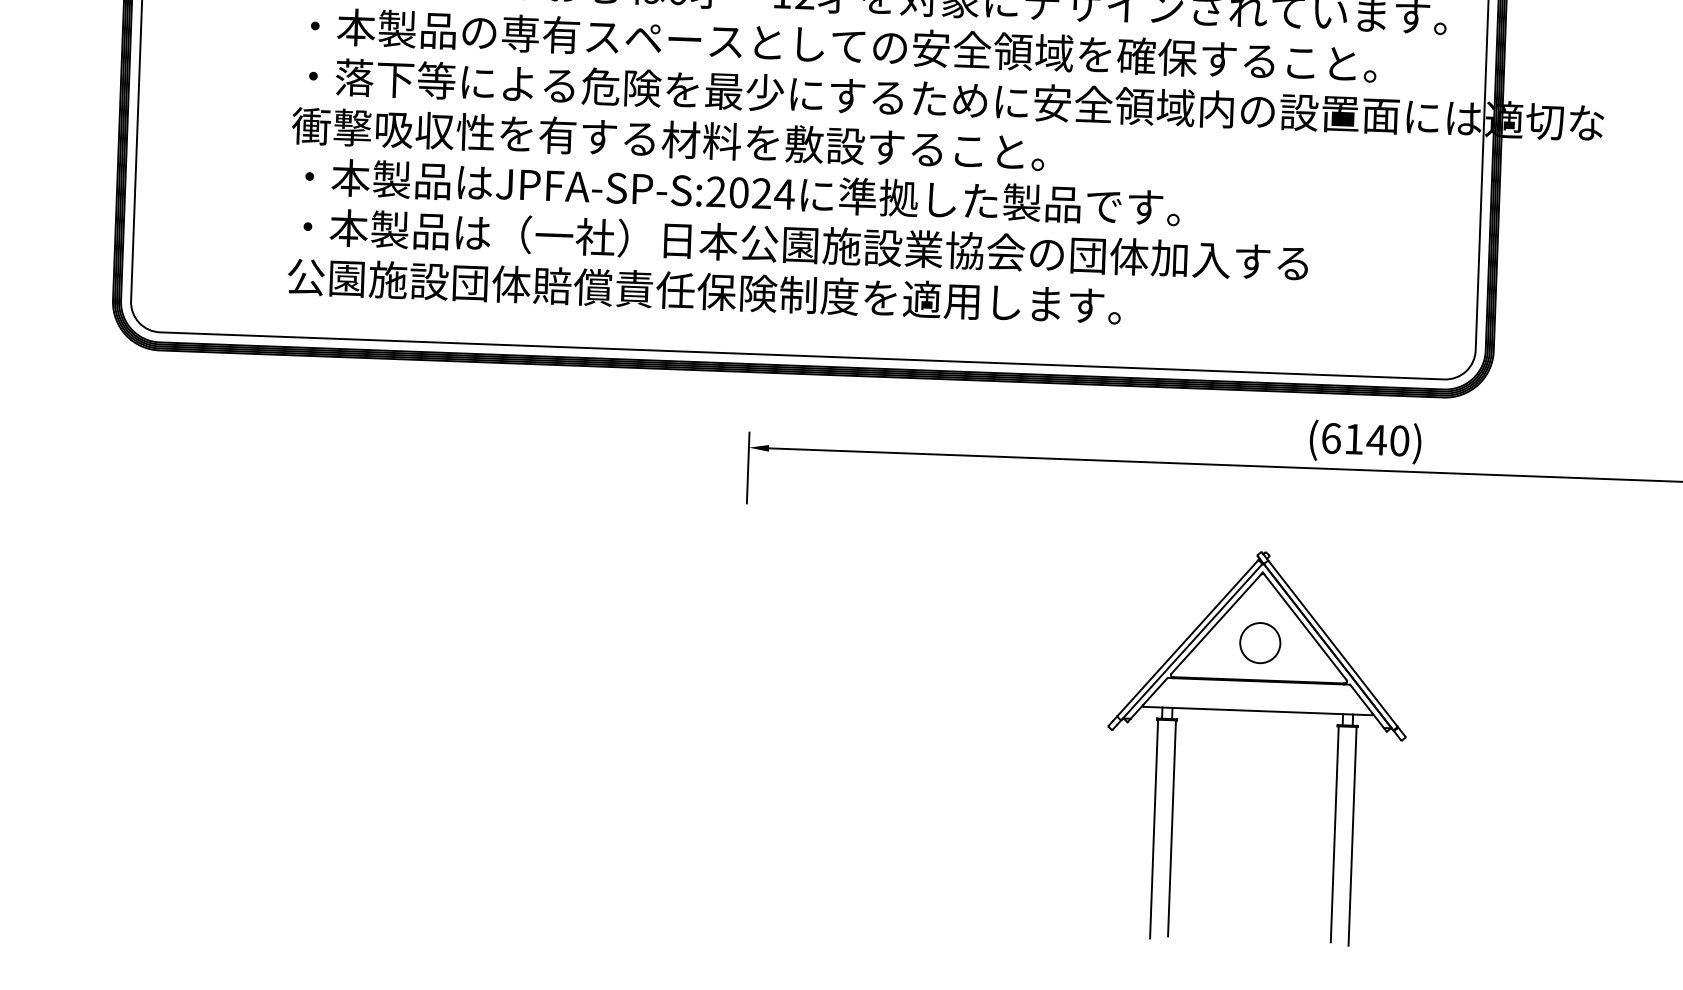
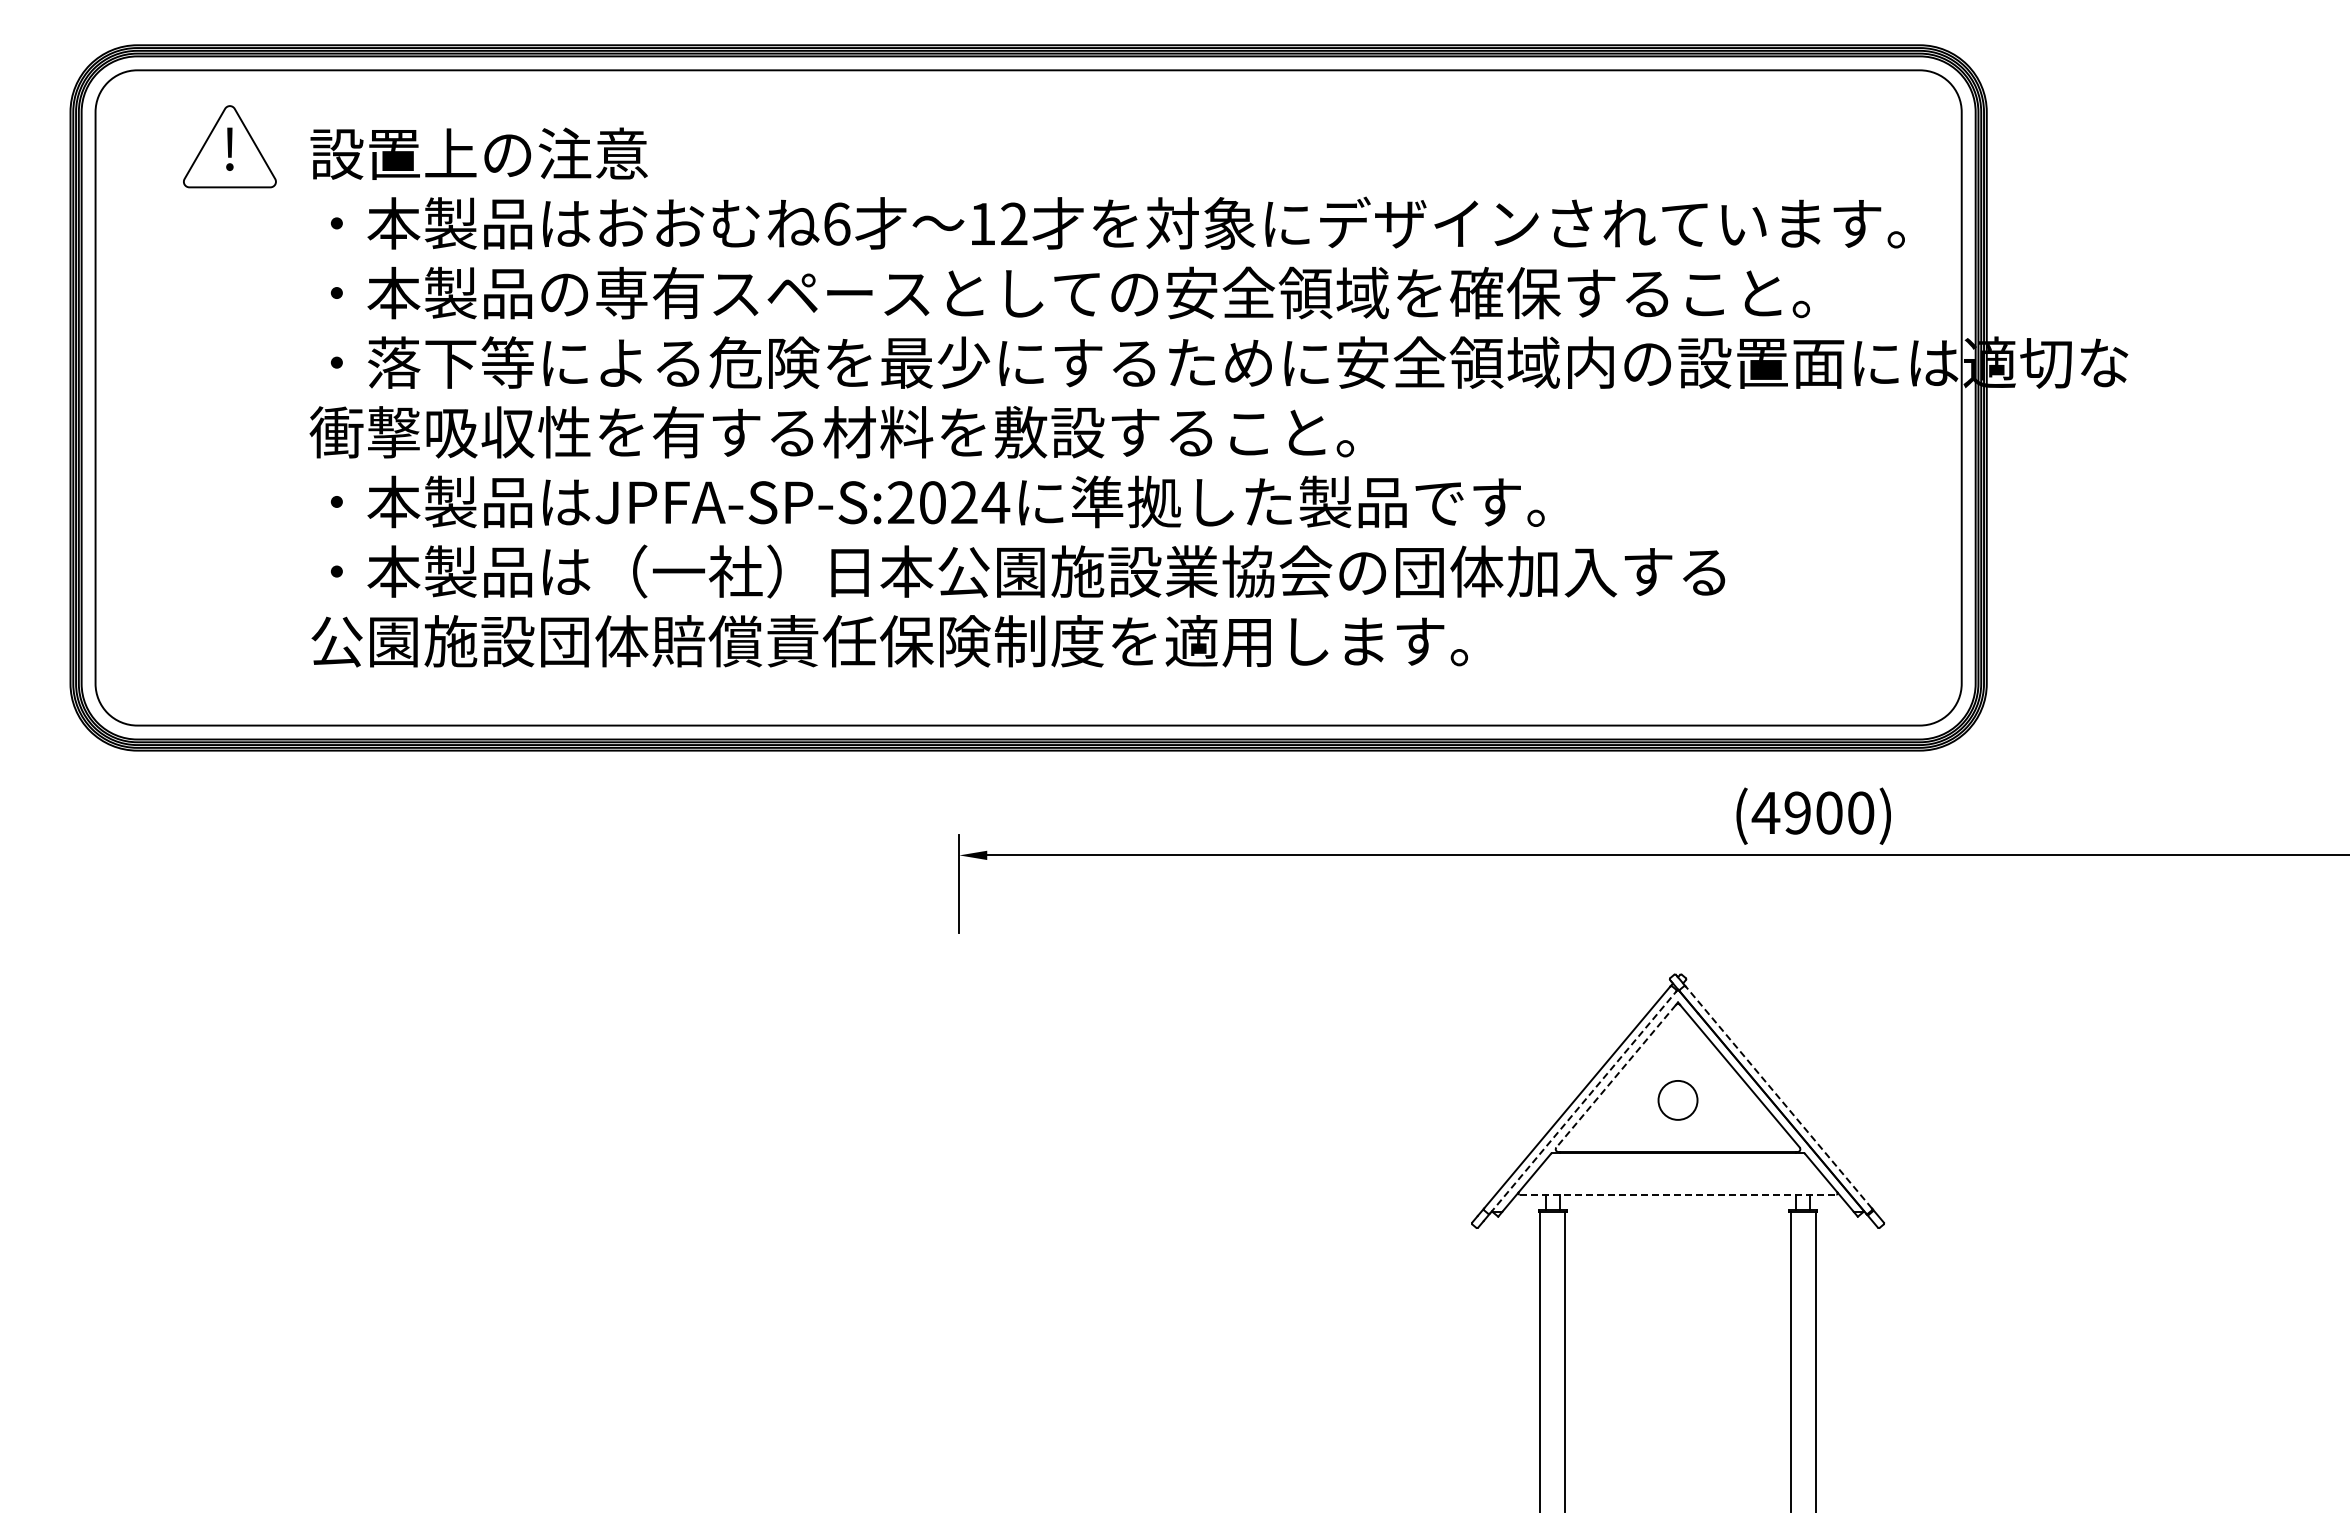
text: (1353, 438) -> (1797, 812), (6140) -> (4900)
line: (1216, 624) -> (1616, 1076), solid -> dashed
line: (1192, 642) -> (1583, 1102), solid -> dashed
circle: (1259, 643) -> (1677, 1100), size x0.7
line: (1332, 643) -> (1778, 1097), solid -> dashed
line: (1258, 710) -> (1678, 1194), solid -> dashed

